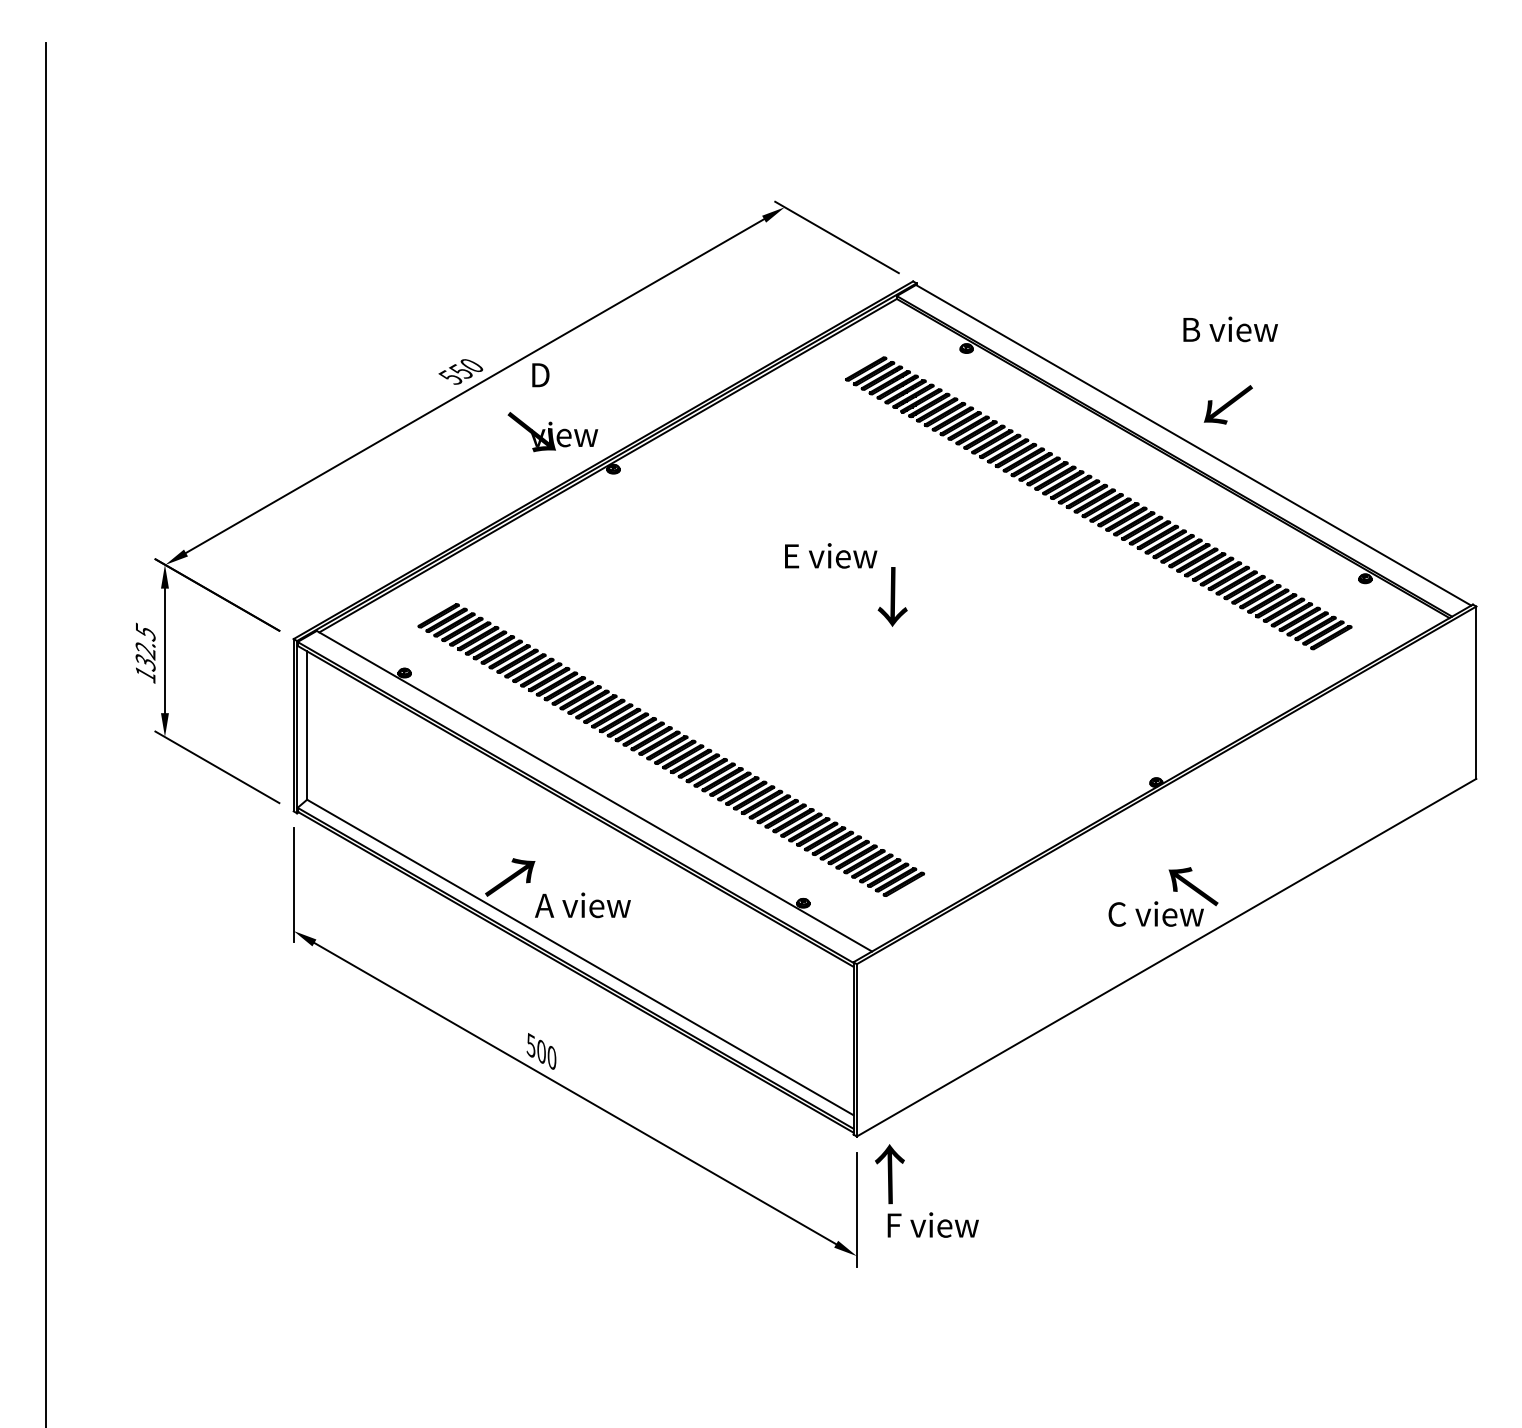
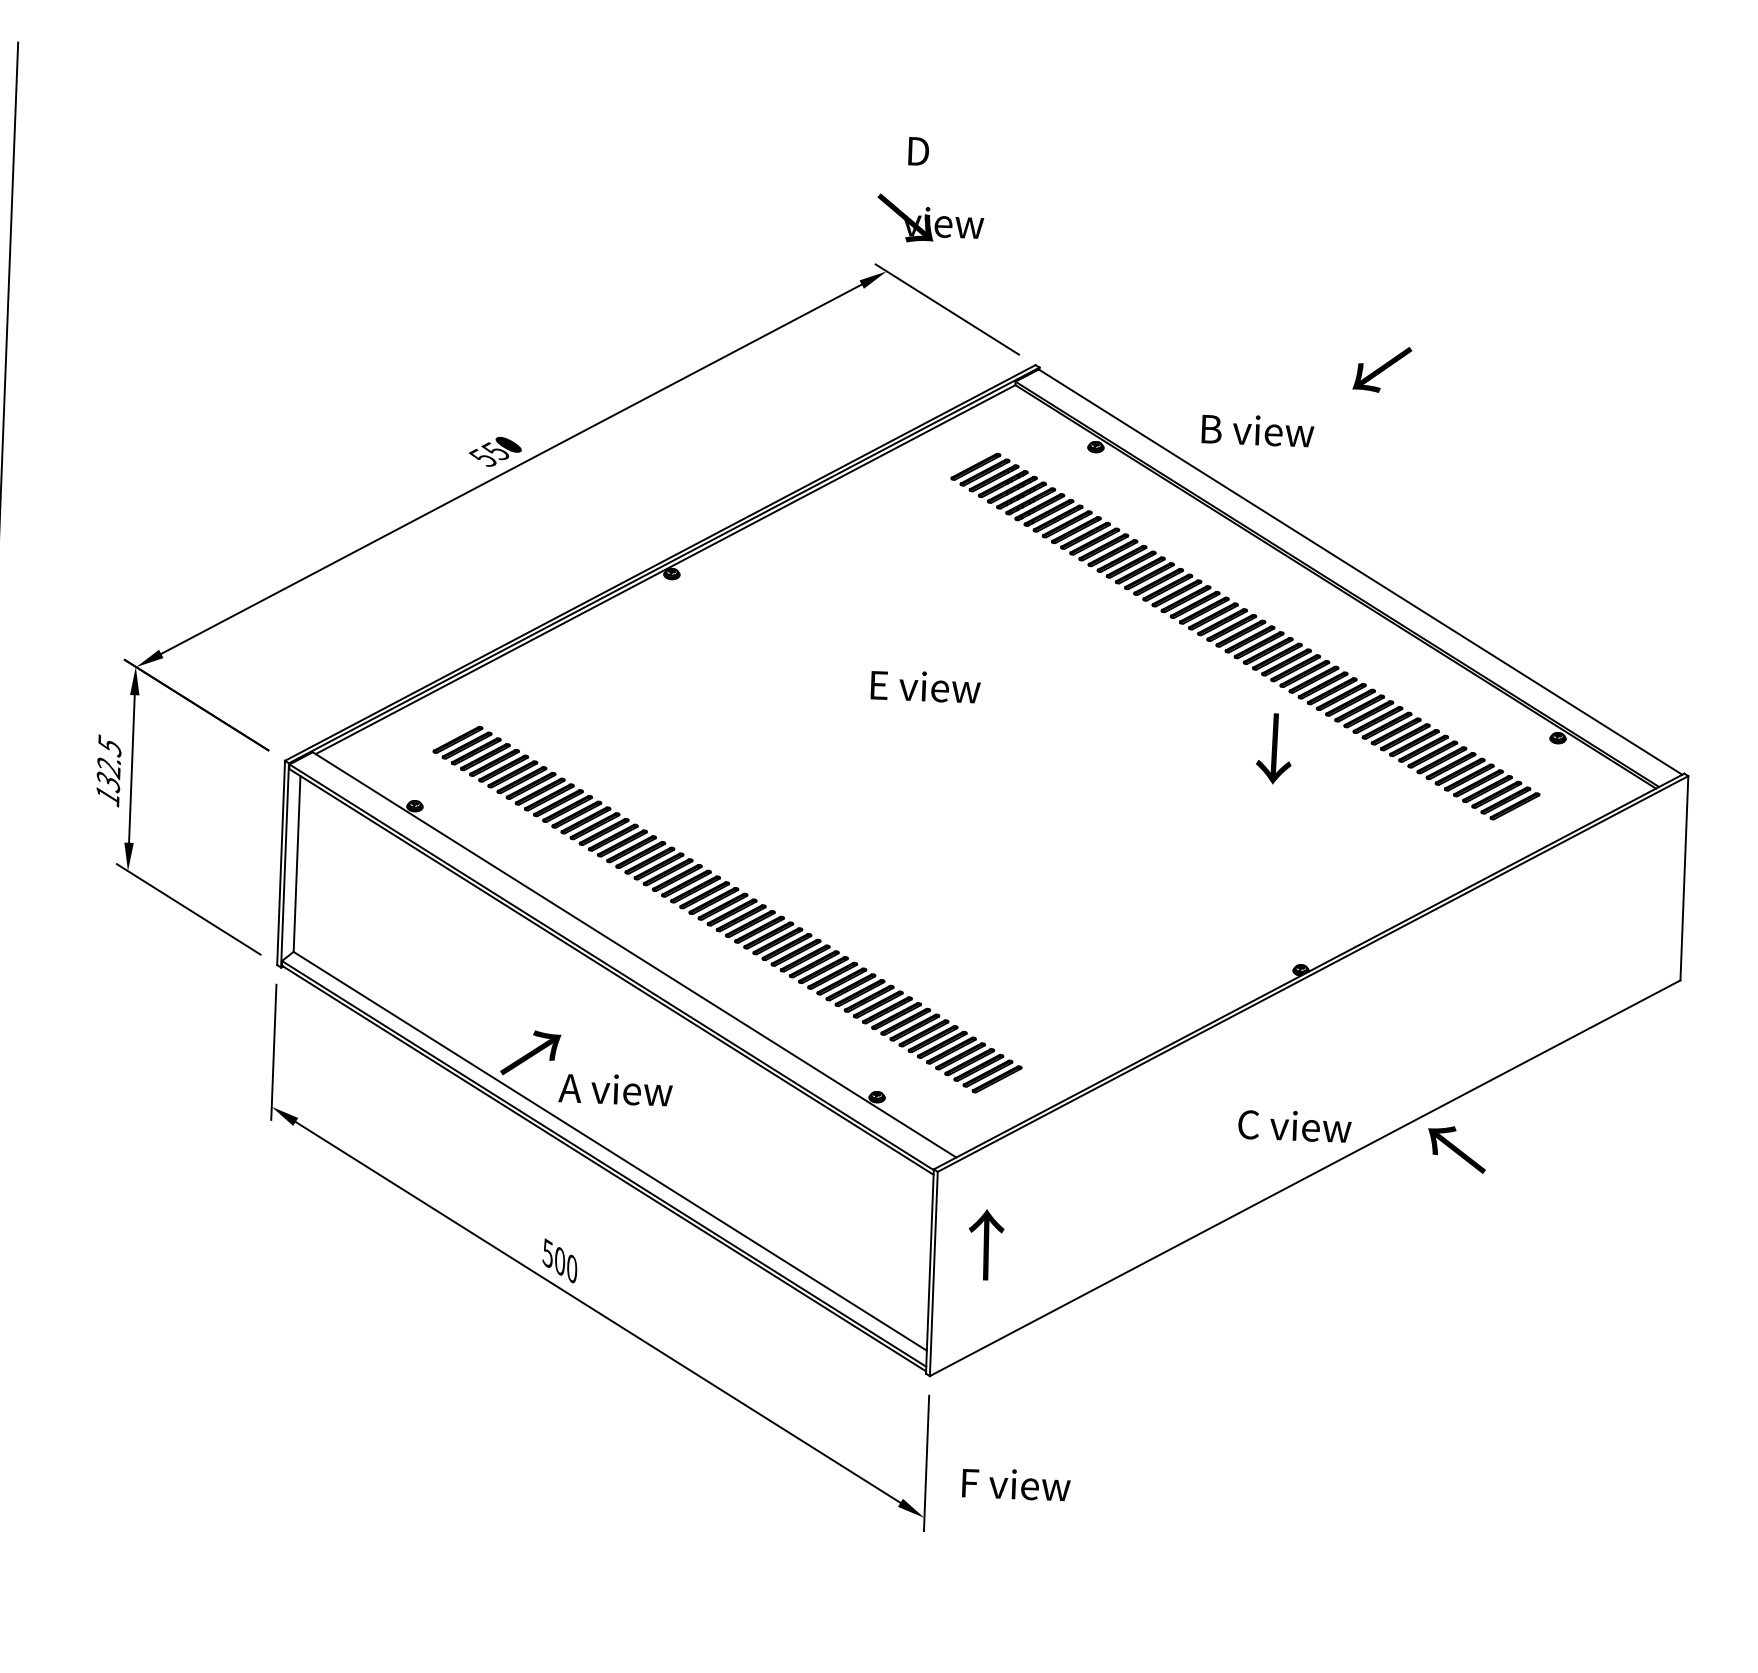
text: (1230, 329) -> (1257, 430), moved
text: (1227, 404) -> (1381, 368), moved
text: (552, 407) -> (931, 190), moved
text: (892, 596) -> (1274, 748), moved
text: (1193, 886) -> (1456, 1149), moved
text: (889, 1174) -> (985, 1245), moved

